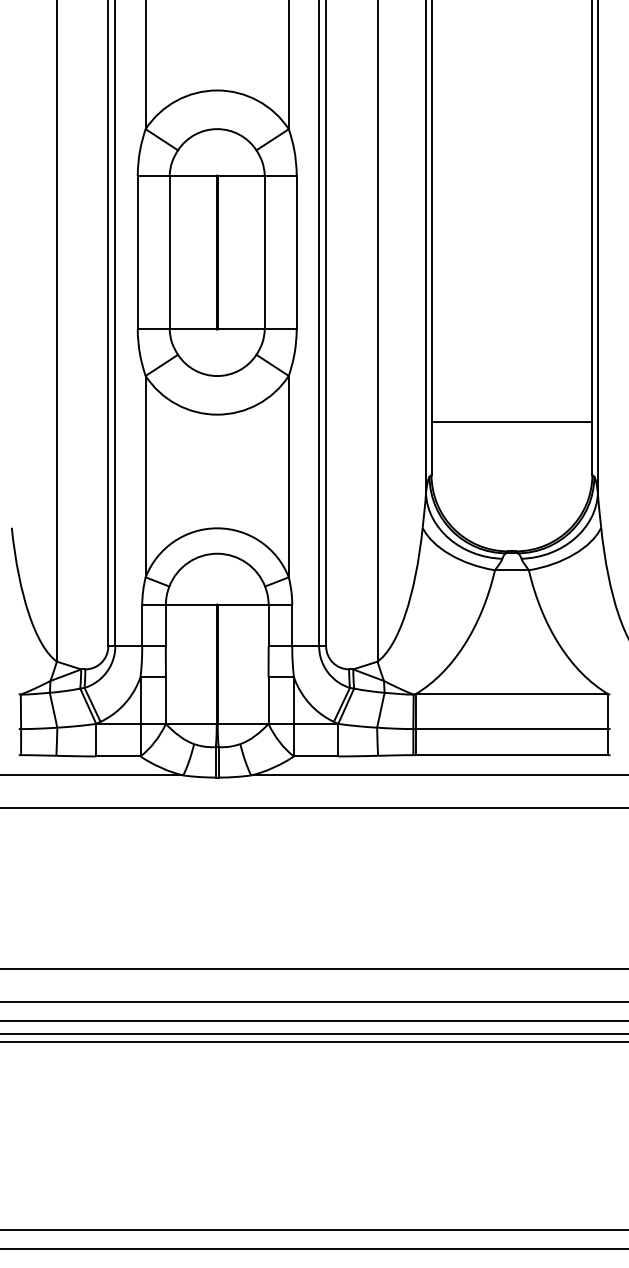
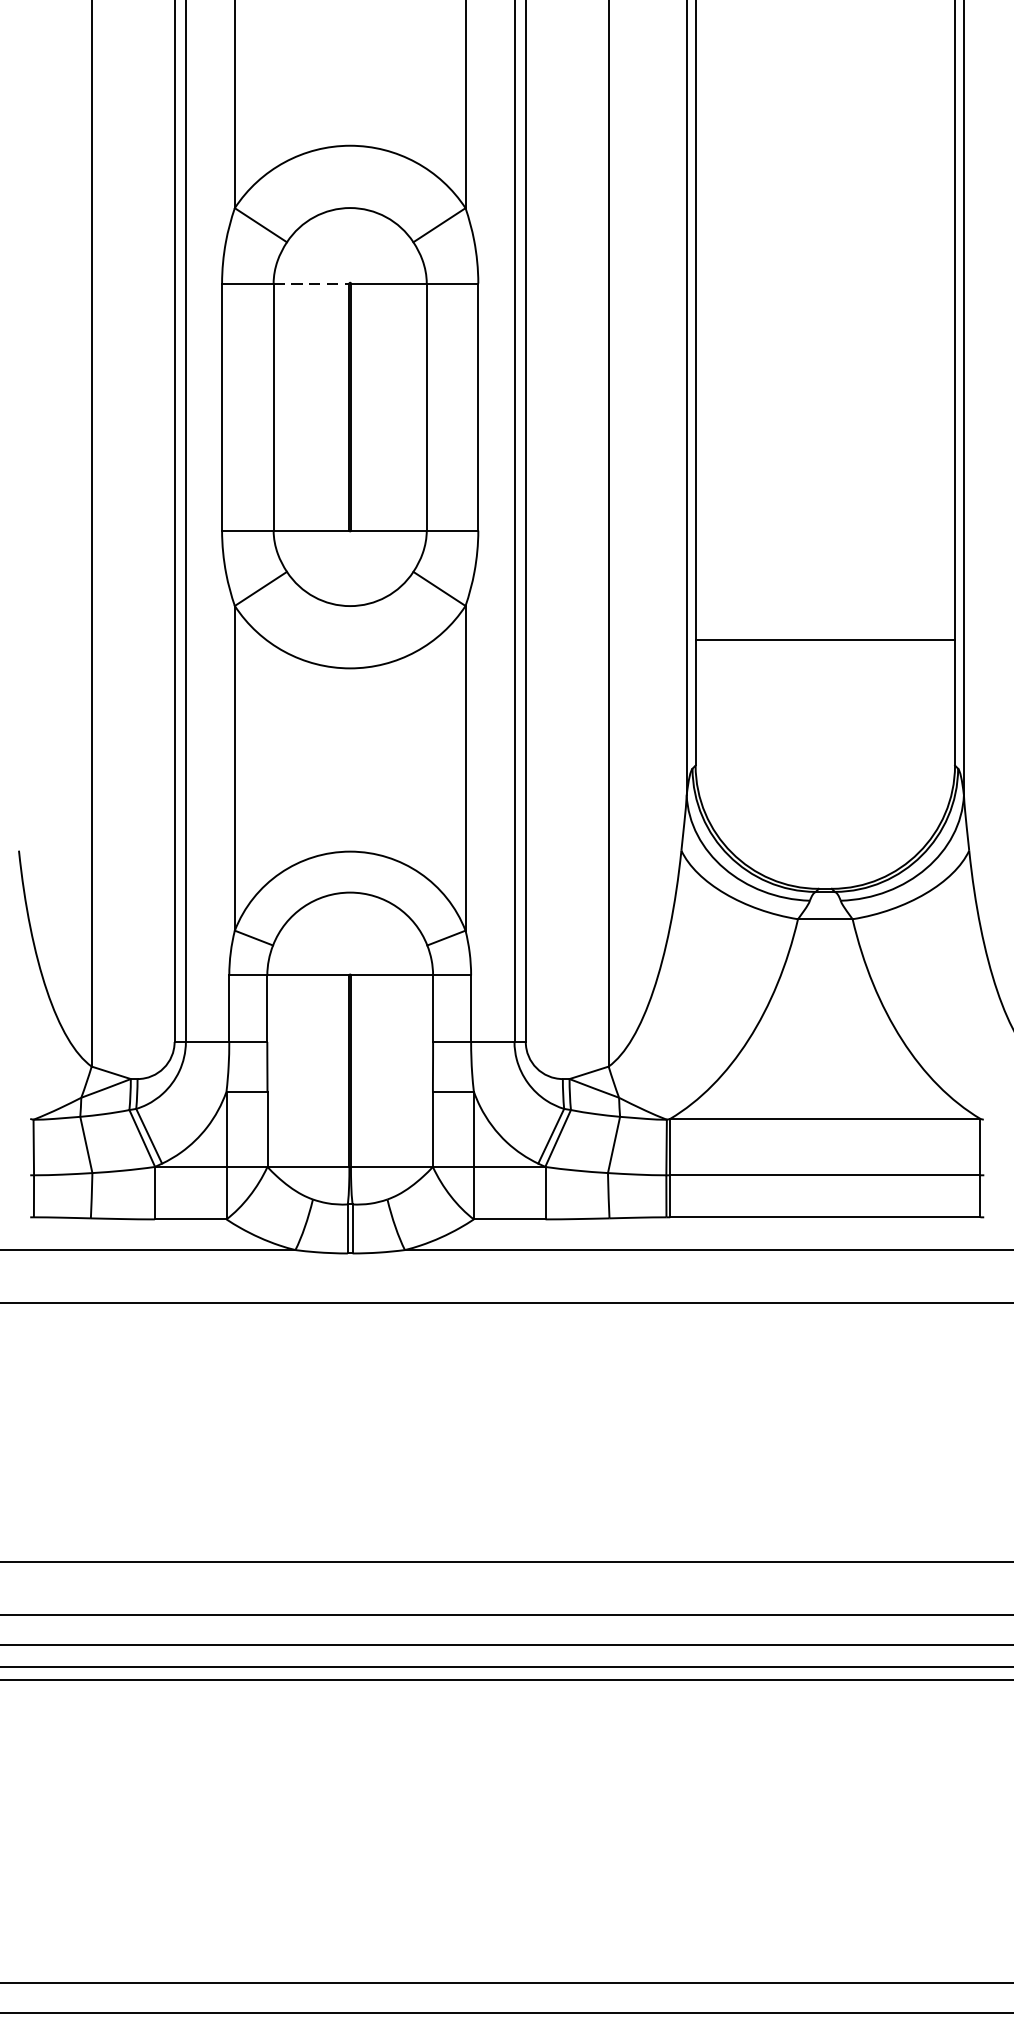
line: (193, 175) -> (311, 282), solid -> dashed
line: (511, 421) -> (824, 639), moved

